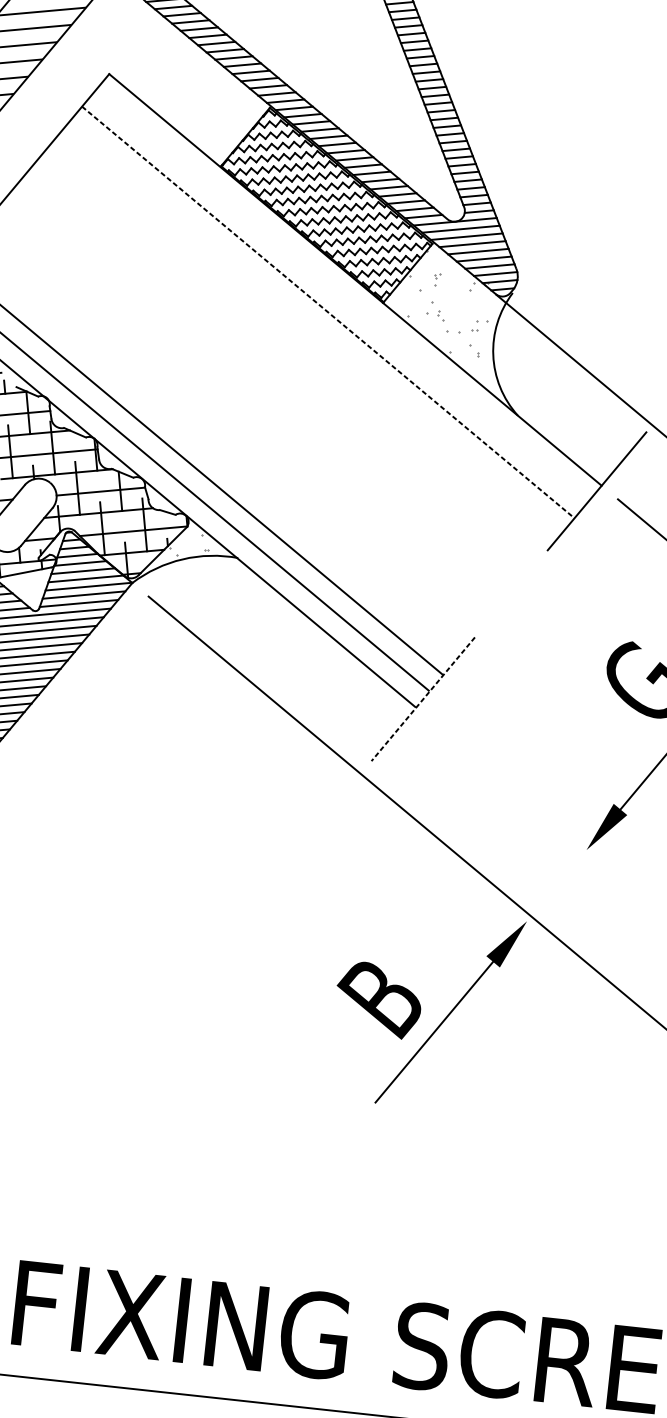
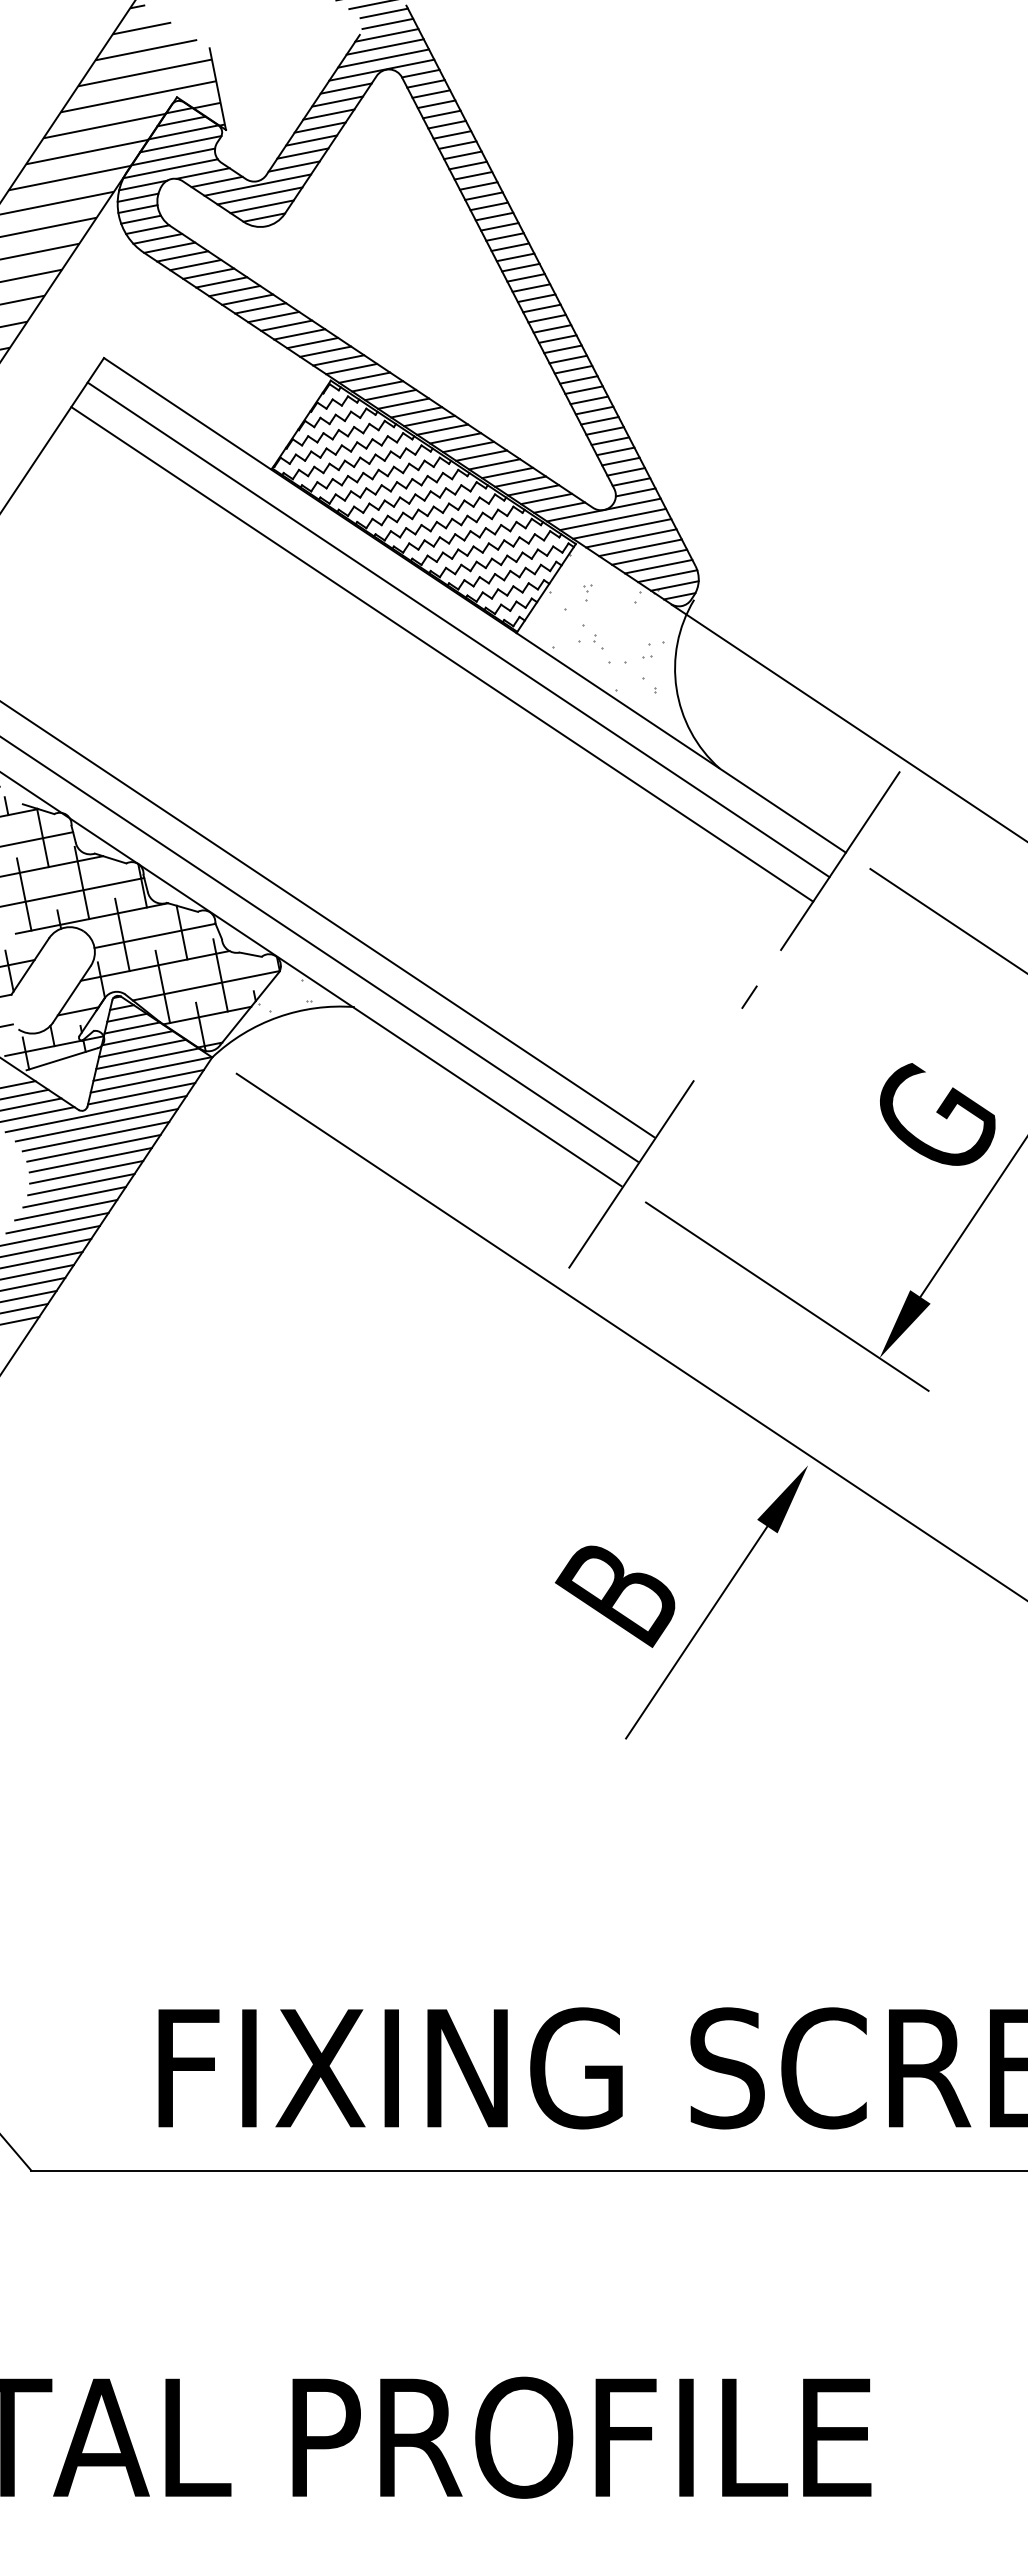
line: (341, 295) -> (458, 629), added
line: (328, 312) -> (442, 654), dashed -> solid
line: (521, 581) -> (749, 996), added
line: (423, 699) -> (631, 1174), dashed -> solid
line: (525, 798) -> (787, 1296), added

